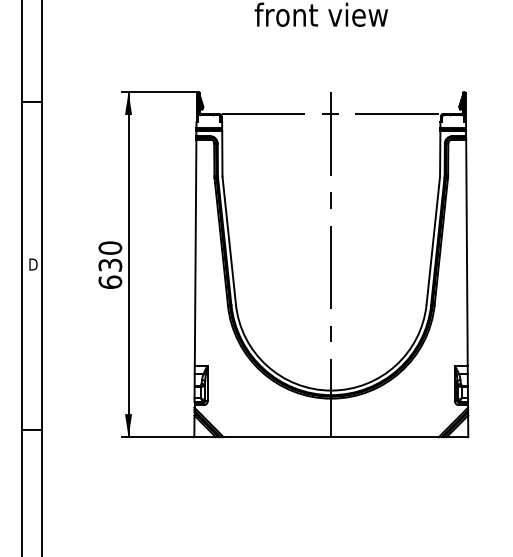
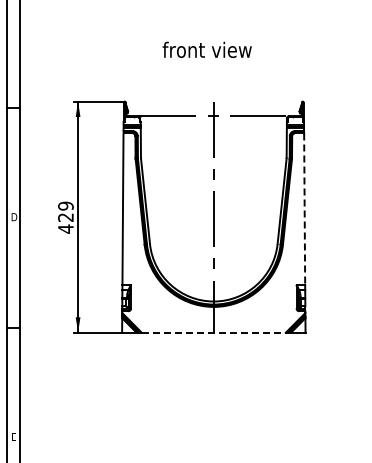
line: (466, 253) -> (304, 209), solid -> dashed
text: (109, 265) -> (65, 217), 630 -> 429
line: (332, 436) -> (214, 332), solid -> dashed

